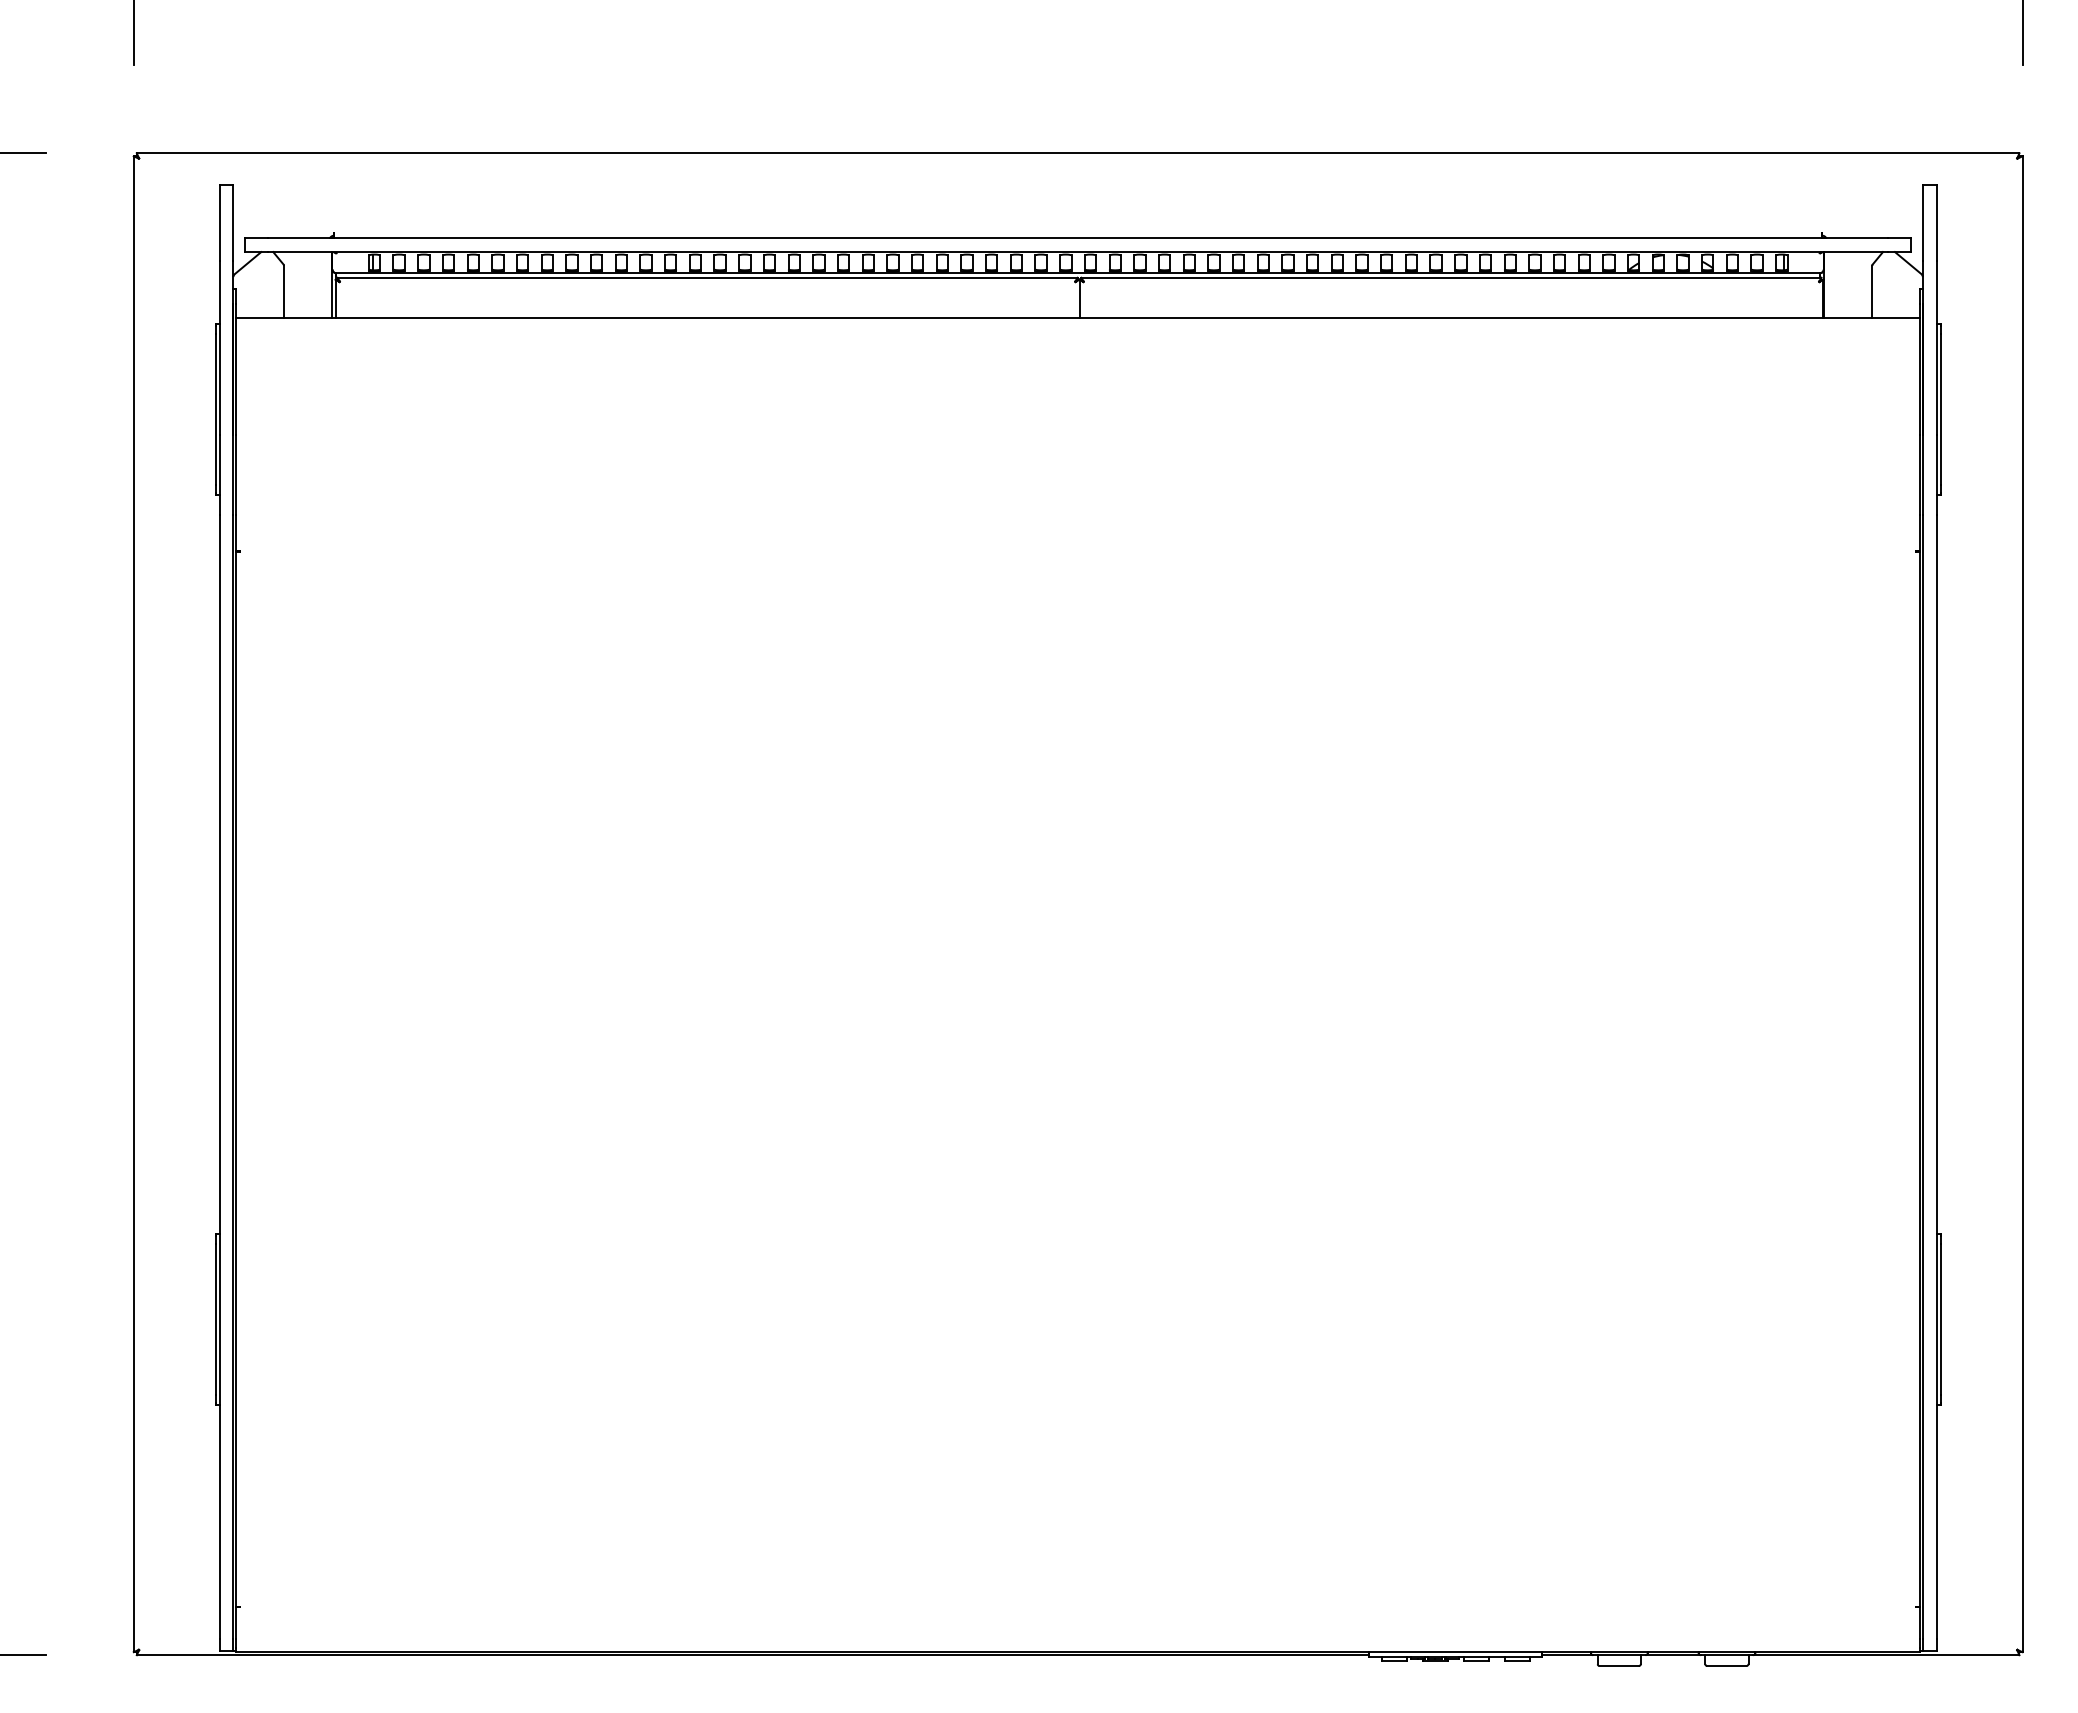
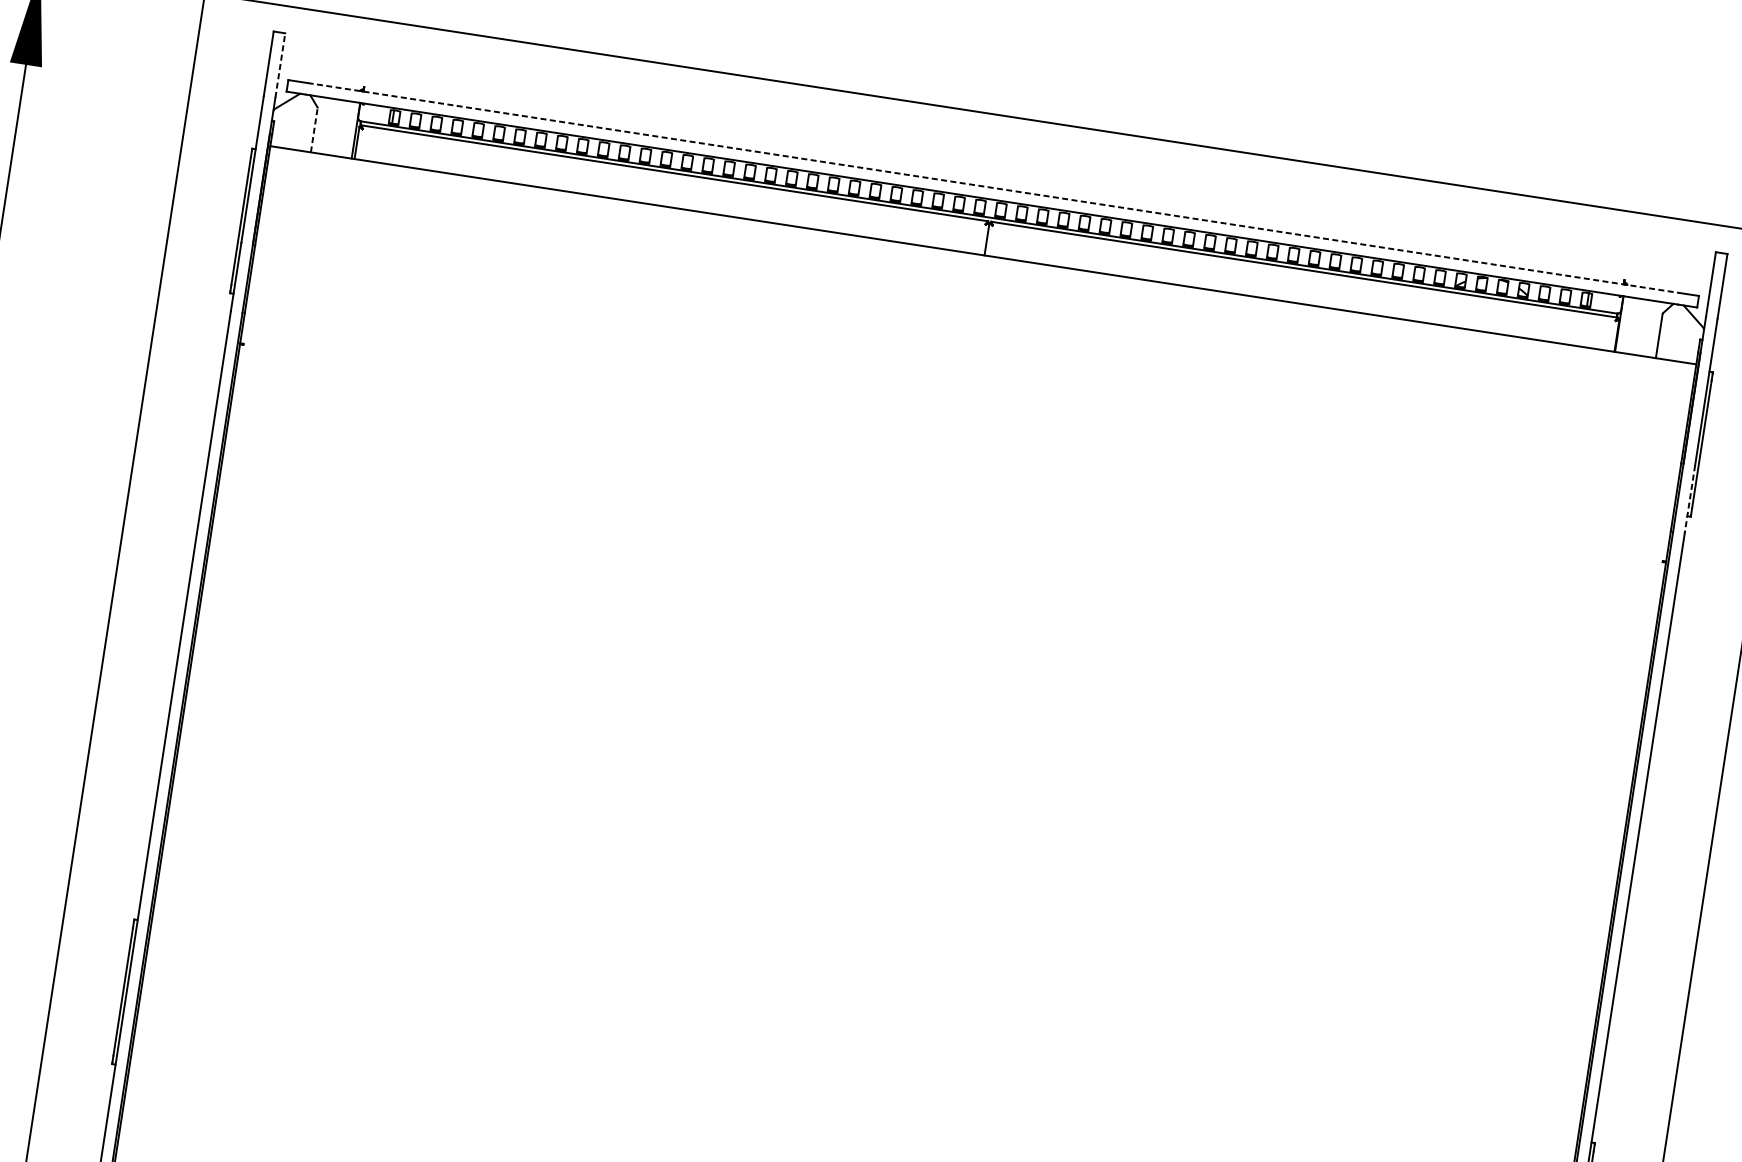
line: (233, 222) -> (280, 65), solid -> dashed
line: (1078, 238) -> (993, 188), solid -> dashed
line: (284, 291) -> (314, 130), solid -> dashed
line: (1936, 475) -> (1689, 500), solid -> dashed

